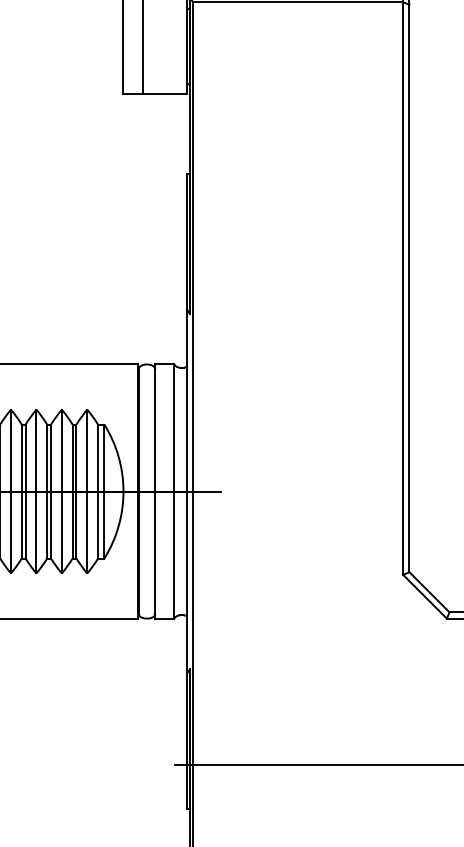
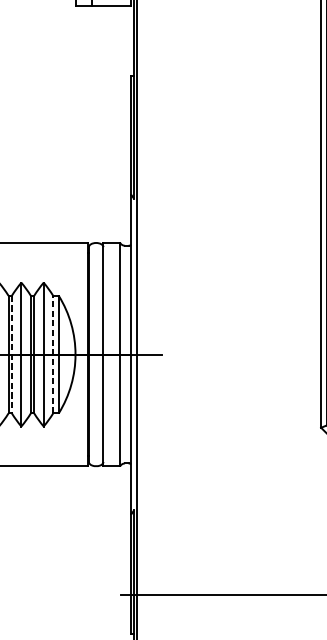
line: (51, 491) -> (12, 354), solid -> dashed
line: (98, 491) -> (53, 354), solid -> dashed

